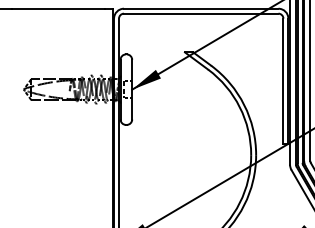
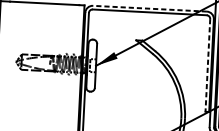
line: (200, 8) -> (149, 8), solid -> dashed
line: (283, 81) -> (207, 65), solid -> dashed

